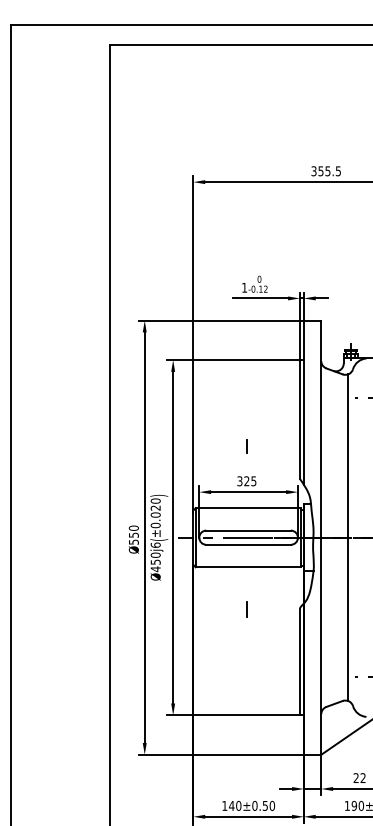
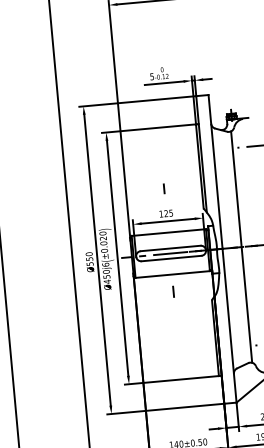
text: (244, 287) -> (152, 76), 1 -> 5
text: (239, 481) -> (161, 214), 325 -> 125
line: (246, 609) -> (173, 291), moved

